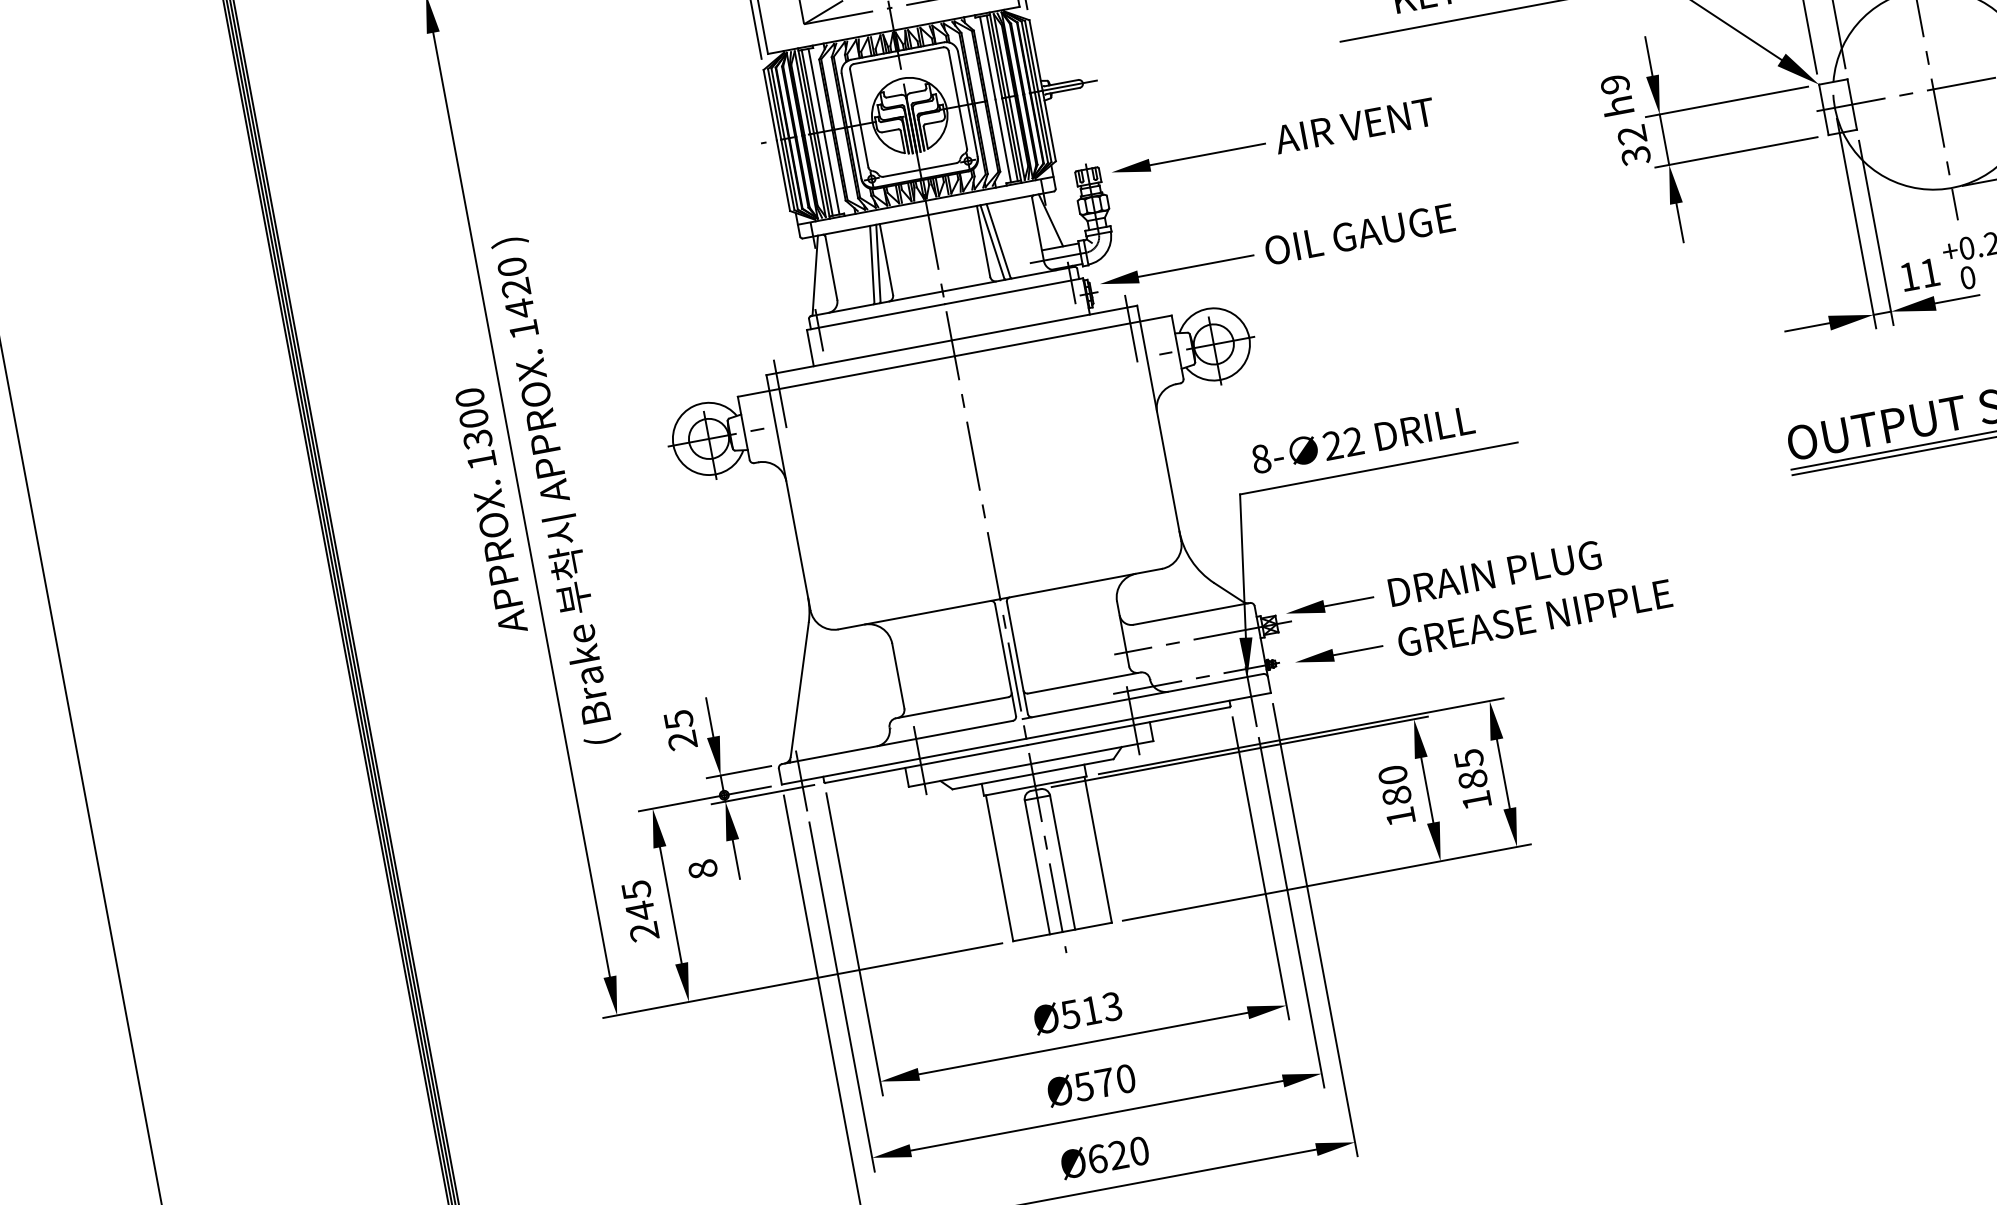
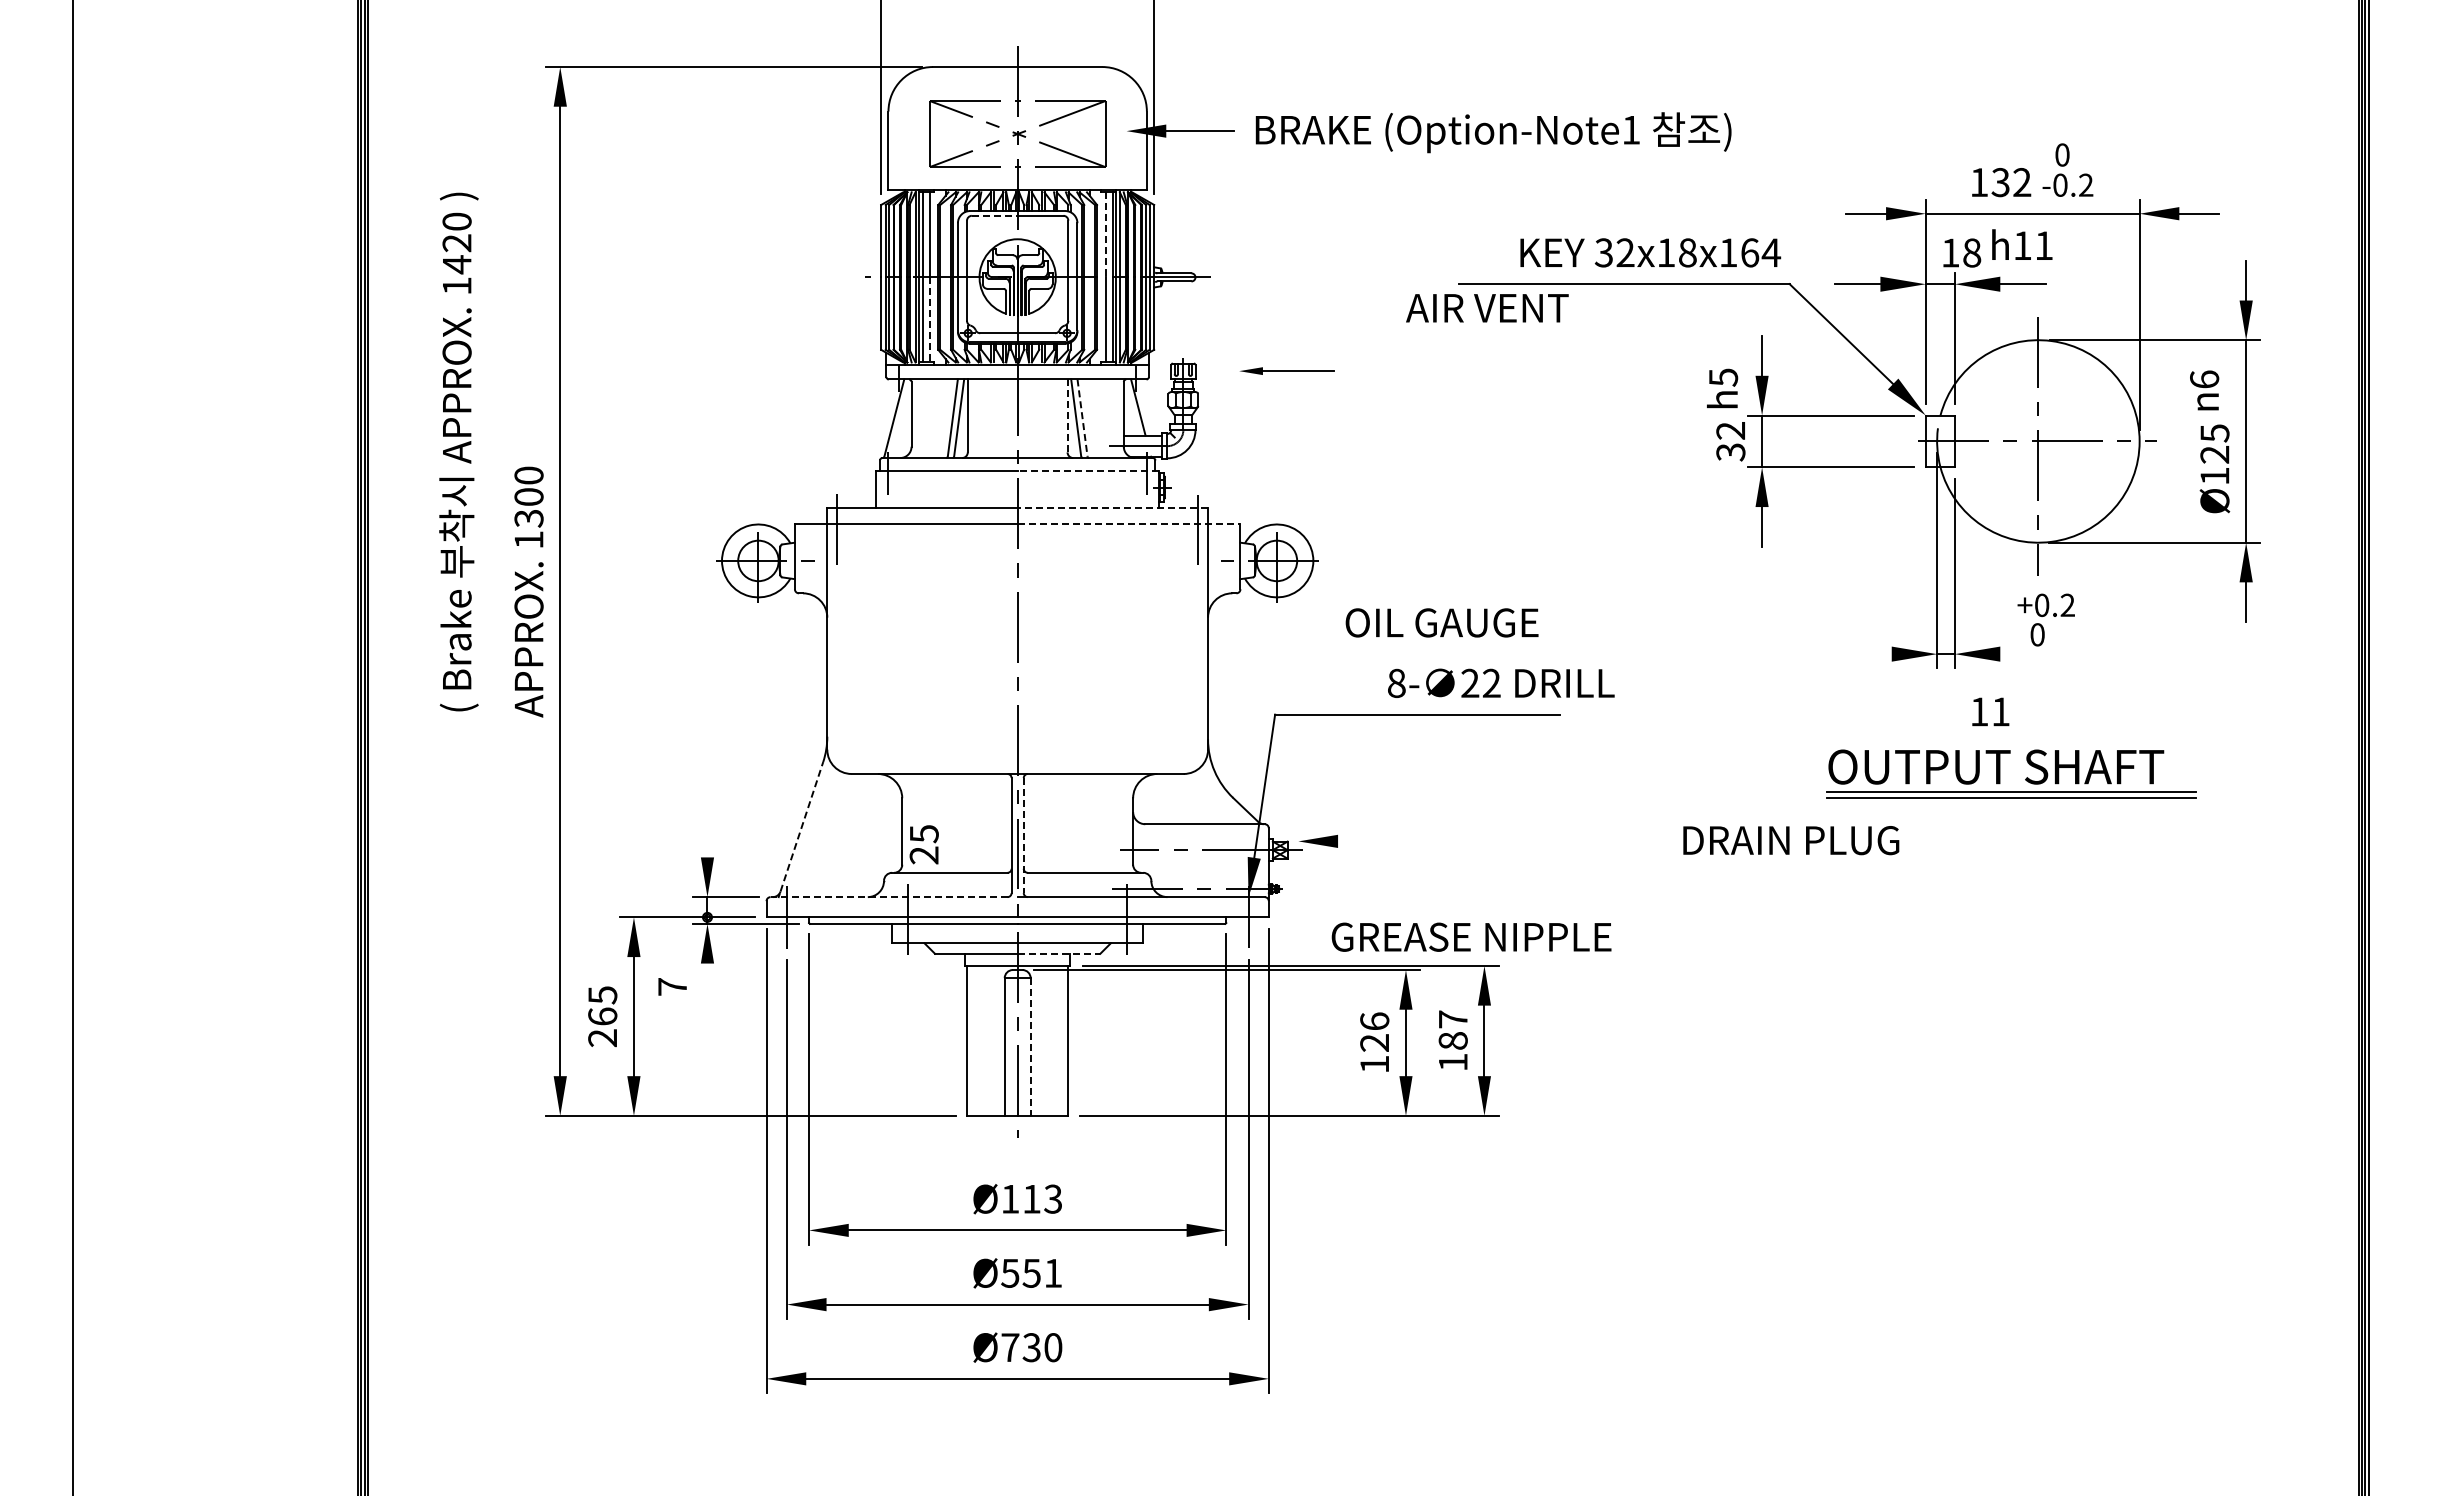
line: (987, 57) -> (1105, 234), solid -> dashed
line: (875, 59) -> (994, 215), solid -> dashed
text: (1615, 84) -> (1723, 377), h9 -> h5
text: (1354, 126) -> (1487, 308), moved
part: (1188, 157) -> (1286, 370), size x0.6
line: (831, 172) -> (929, 319), solid -> dashed
text: (1359, 234) -> (1441, 622), moved
line: (983, 241) -> (1067, 416), solid -> dashed
line: (998, 241) -> (1082, 418), solid -> dashed
part: (1177, 269) -> (1254, 479), removed
text: (1919, 274) -> (1990, 711), moved
line: (1014, 291) -> (1088, 471), solid -> dashed
line: (1956, 299) -> (2022, 654), removed
line: (1044, 323) -> (1112, 508), solid -> dashed
line: (1806, 327) -> (1868, 654), removed
line: (1063, 335) -> (1129, 524), solid -> dashed
text: (1363, 439) -> (1501, 682), moved
text: (555, 490) -> (458, 451), moved
text: (1495, 573) -> (1791, 840), moved
line: (1349, 601) -> (1363, 841), removed
text: (1534, 617) -> (1471, 936), moved
part: (1338, 654) -> (1343, 891), removed
line: (1017, 657) -> (1023, 835), solid -> dashed
line: (800, 689) -> (802, 826), solid -> dashed
line: (709, 717) -> (707, 837), removed
text: (679, 730) -> (923, 844), moved
line: (896, 742) -> (888, 897), solid -> dashed
text: (1469, 758) -> (1453, 1019), 185 -> 187
line: (1073, 766) -> (1059, 953), solid -> dashed
text: (1394, 784) -> (1374, 1031), 180 -> 126
line: (736, 859) -> (707, 983), removed
line: (1062, 862) -> (1030, 1046), solid -> dashed
text: (702, 868) -> (672, 986), 8 -> 7
text: (640, 910) -> (602, 1016), 245 -> 265
text: (1070, 1014) -> (1010, 1199), Ø513 -> Ø113
text: (1115, 1080) -> (1042, 1272), Ø570 -> Ø551
text: (1107, 1157) -> (1020, 1347), Ø620 -> Ø730

